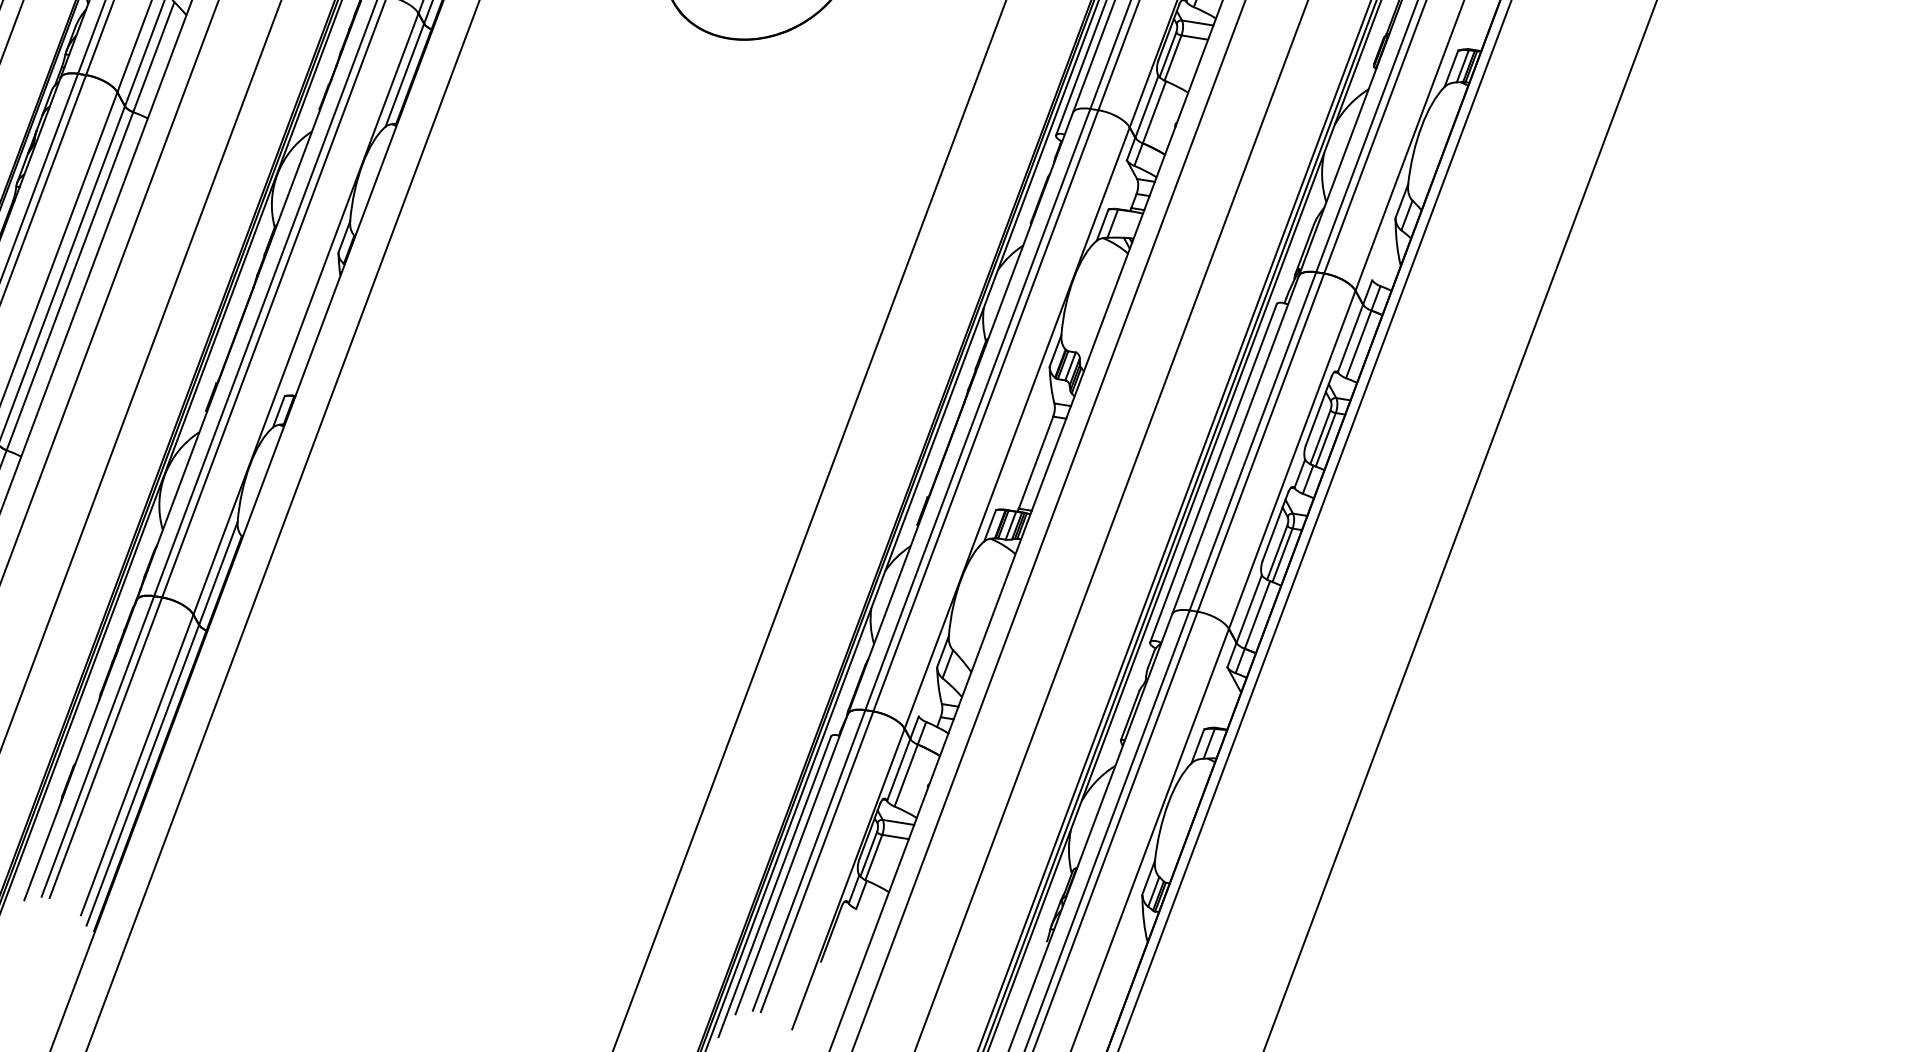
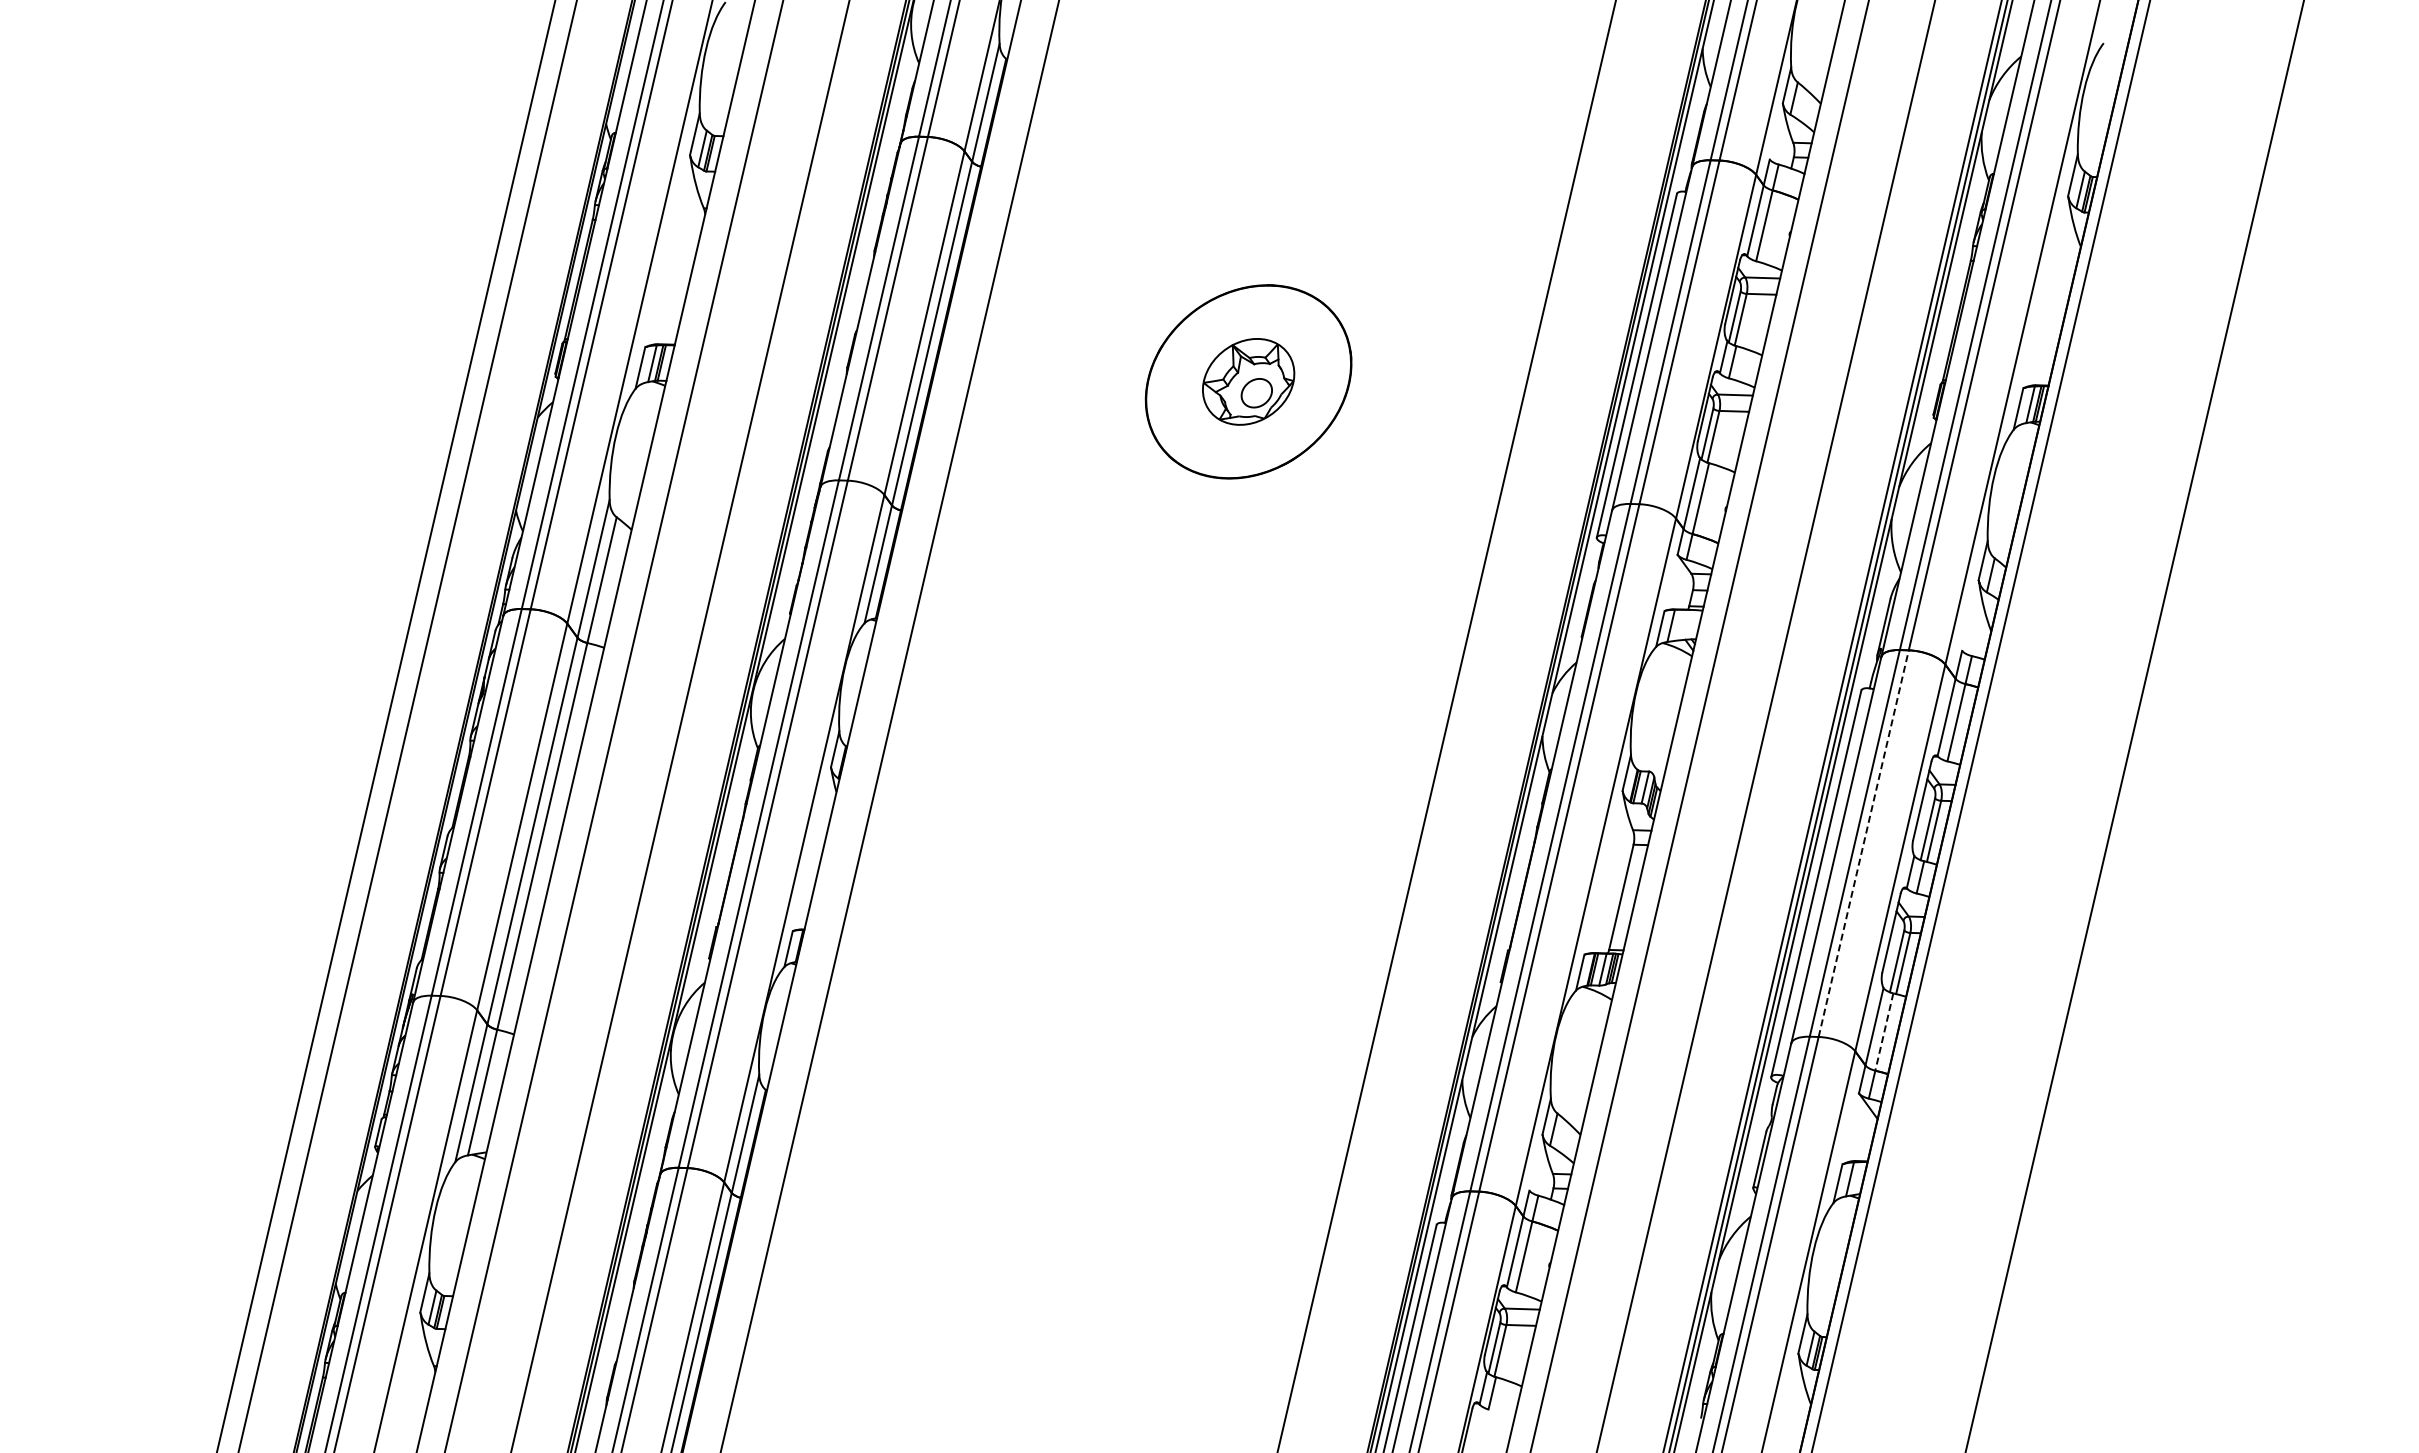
line: (1260, 442) -> (1863, 843), solid -> dashed
line: (1257, 615) -> (1884, 1032), solid -> dashed

